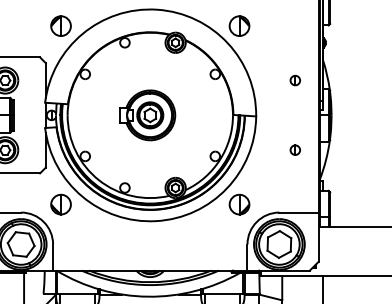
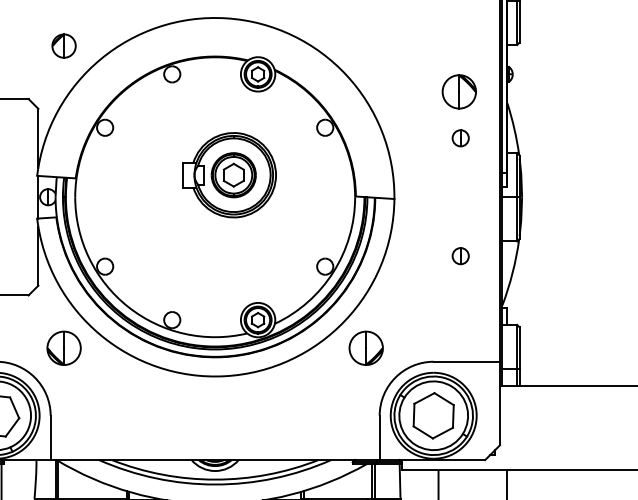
part: (60, 25) -> (63, 45), size x0.7
part: (239, 25) -> (459, 90), moved
part: (147, 115) -> (229, 175), moved

